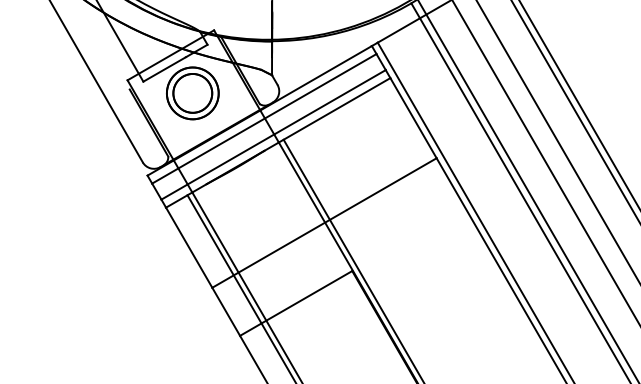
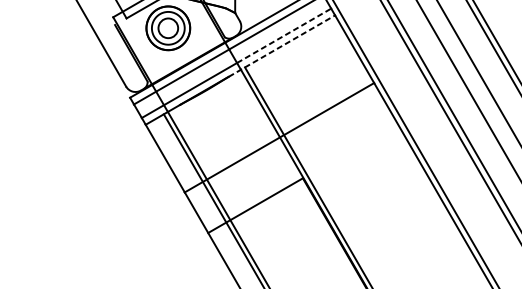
circle: (192, 92) -> (168, 27), size x0.6
line: (330, 102) -> (284, 36), solid -> dashed
line: (327, 114) -> (282, 46), solid -> dashed

